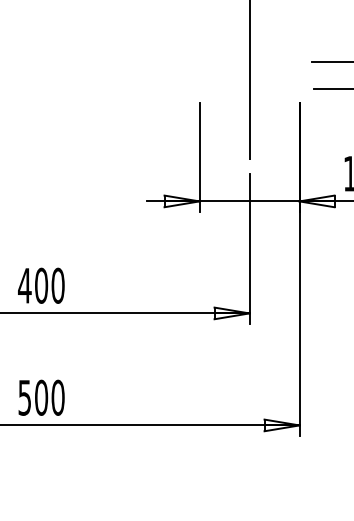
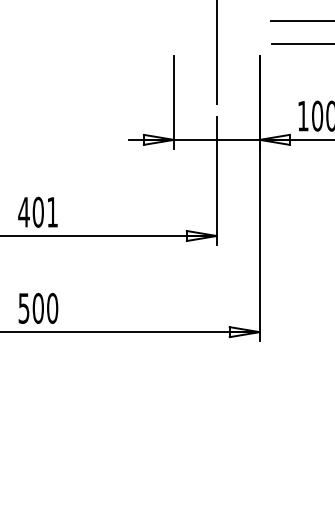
text: (58, 284) -> (52, 211), 400 -> 401

